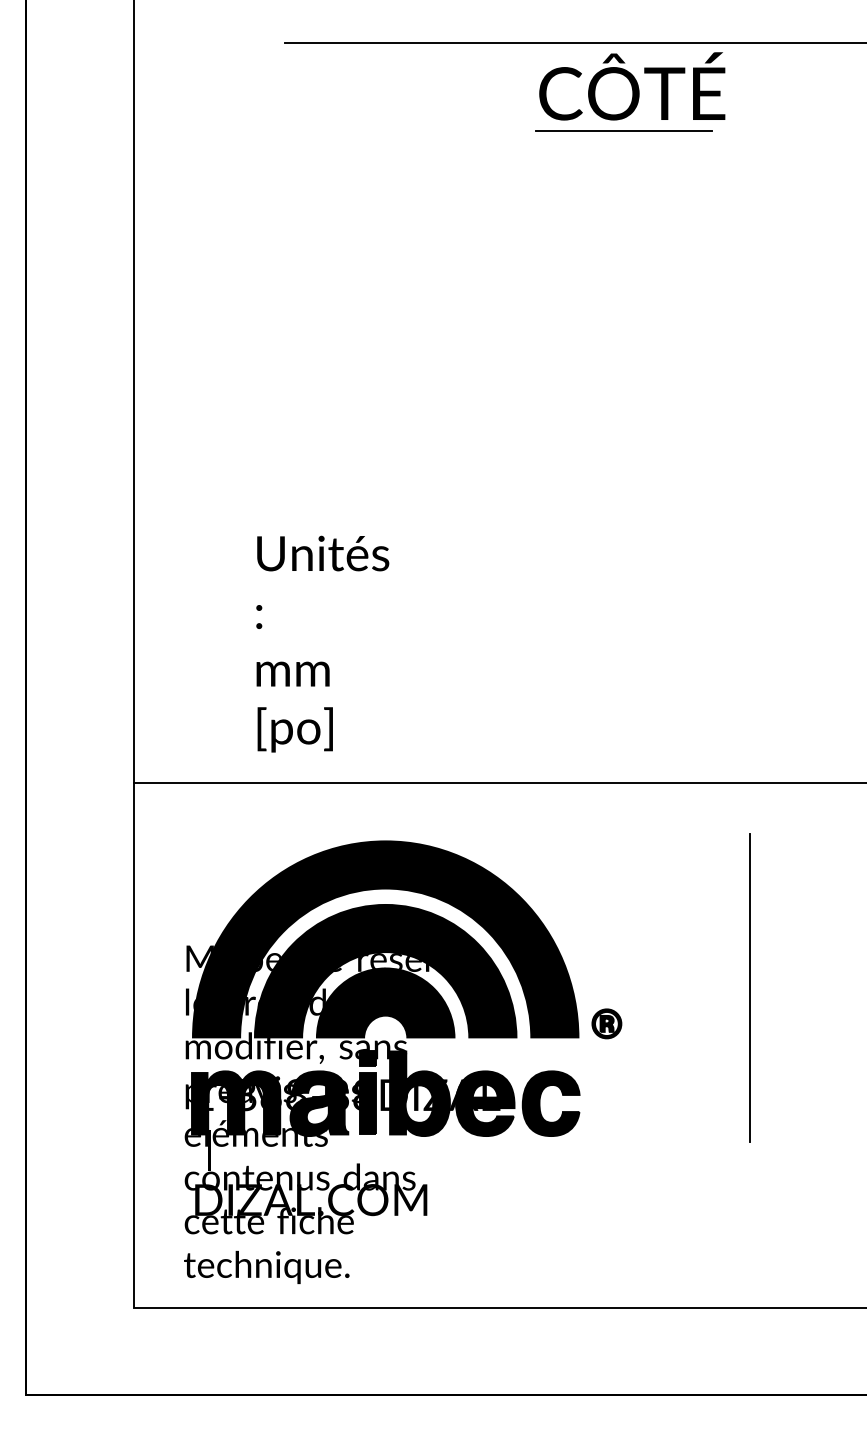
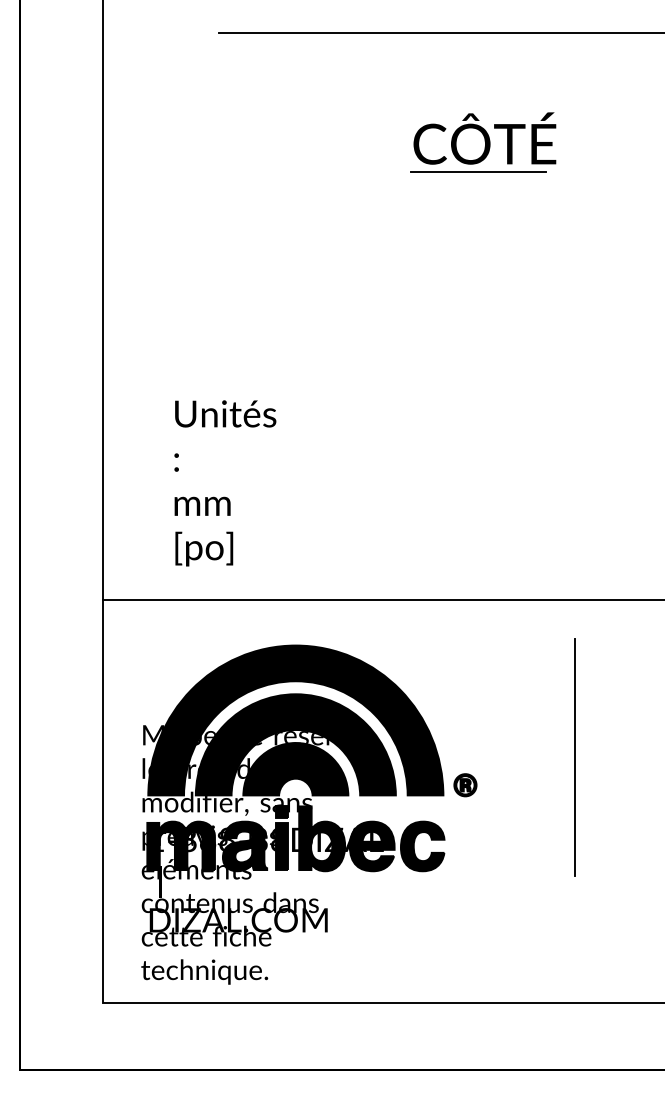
part: (630, 91) -> (483, 142), moved
text: (322, 643) -> (225, 482), moved

